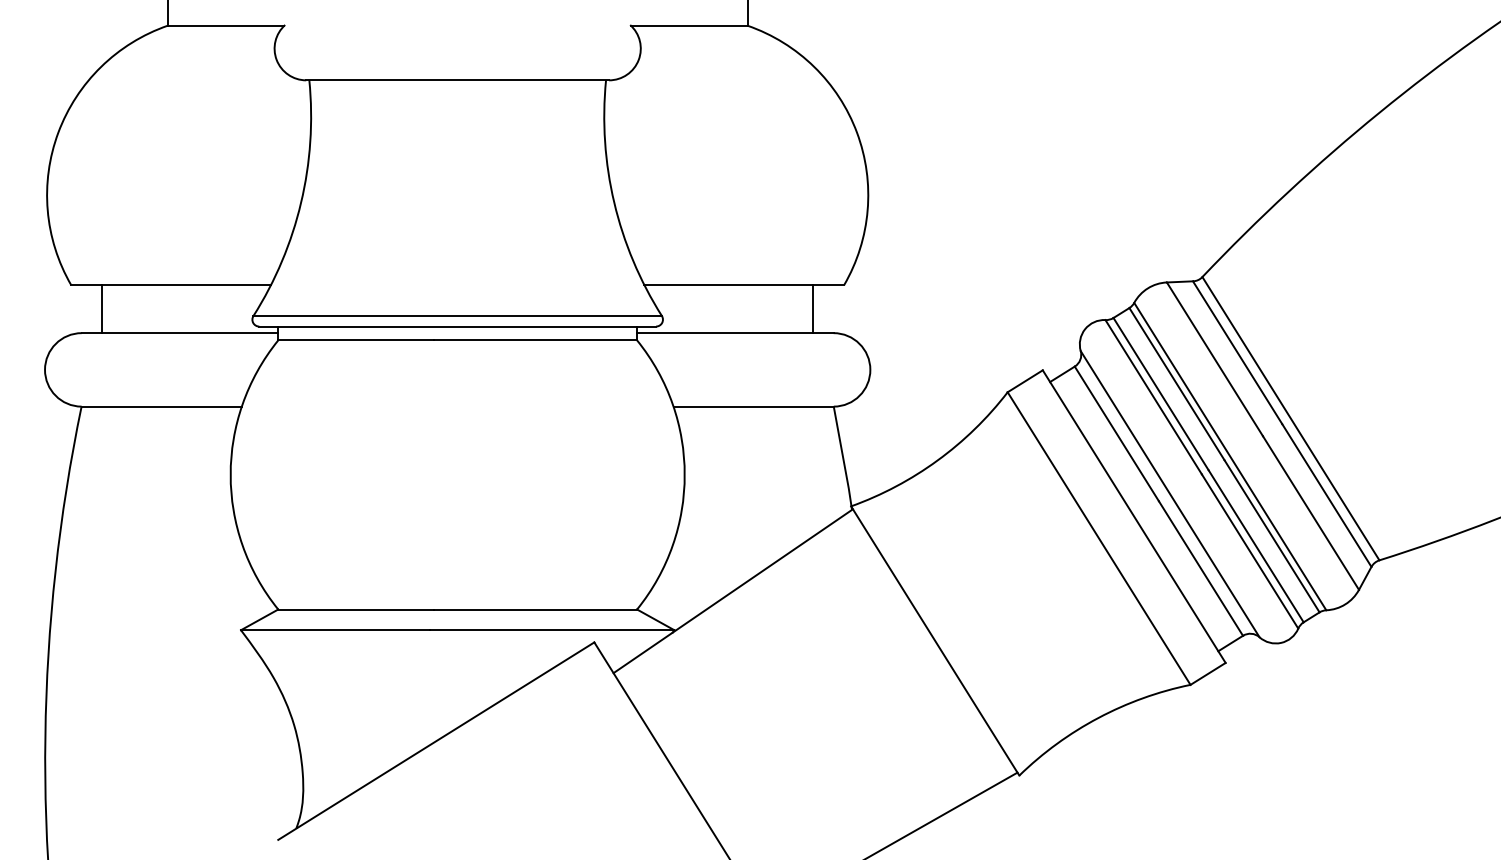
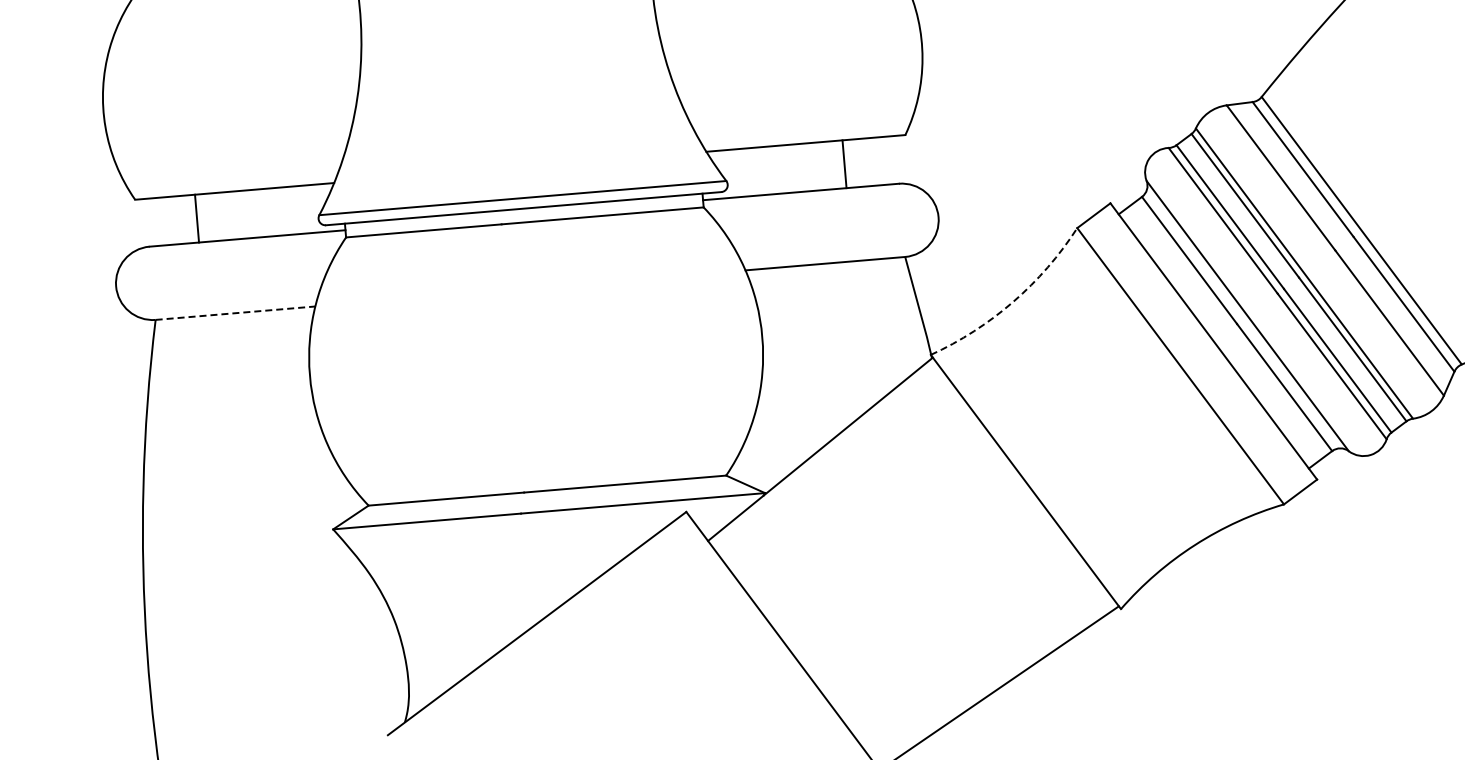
line: (102, 309) -> (197, 218), moved
line: (813, 309) -> (844, 164), moved
line: (162, 406) -> (236, 313), solid -> dashed
arc: (937, 460) -> (1013, 301), solid -> dashed

